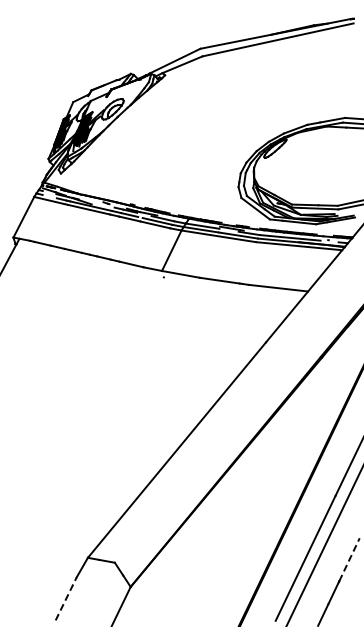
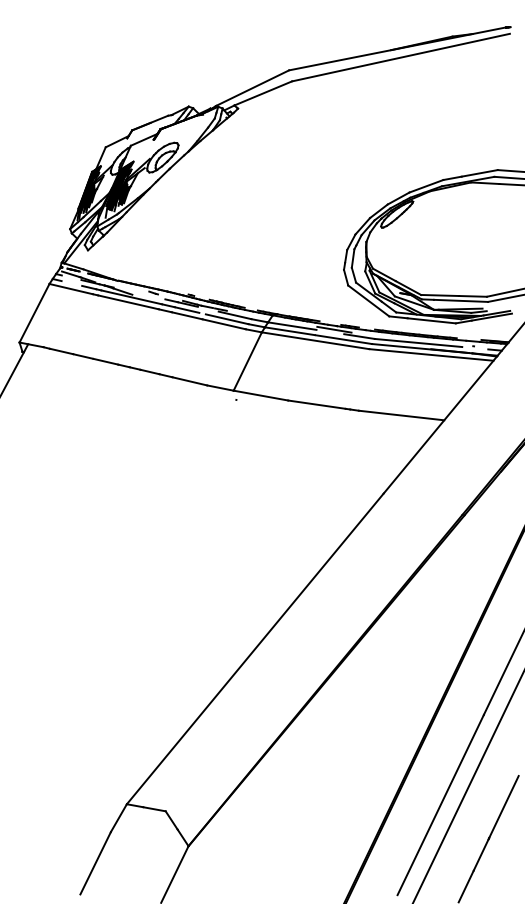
line: (349, 559) -> (503, 806), dashed -> solid
line: (66, 598) -> (95, 862), dashed -> solid

